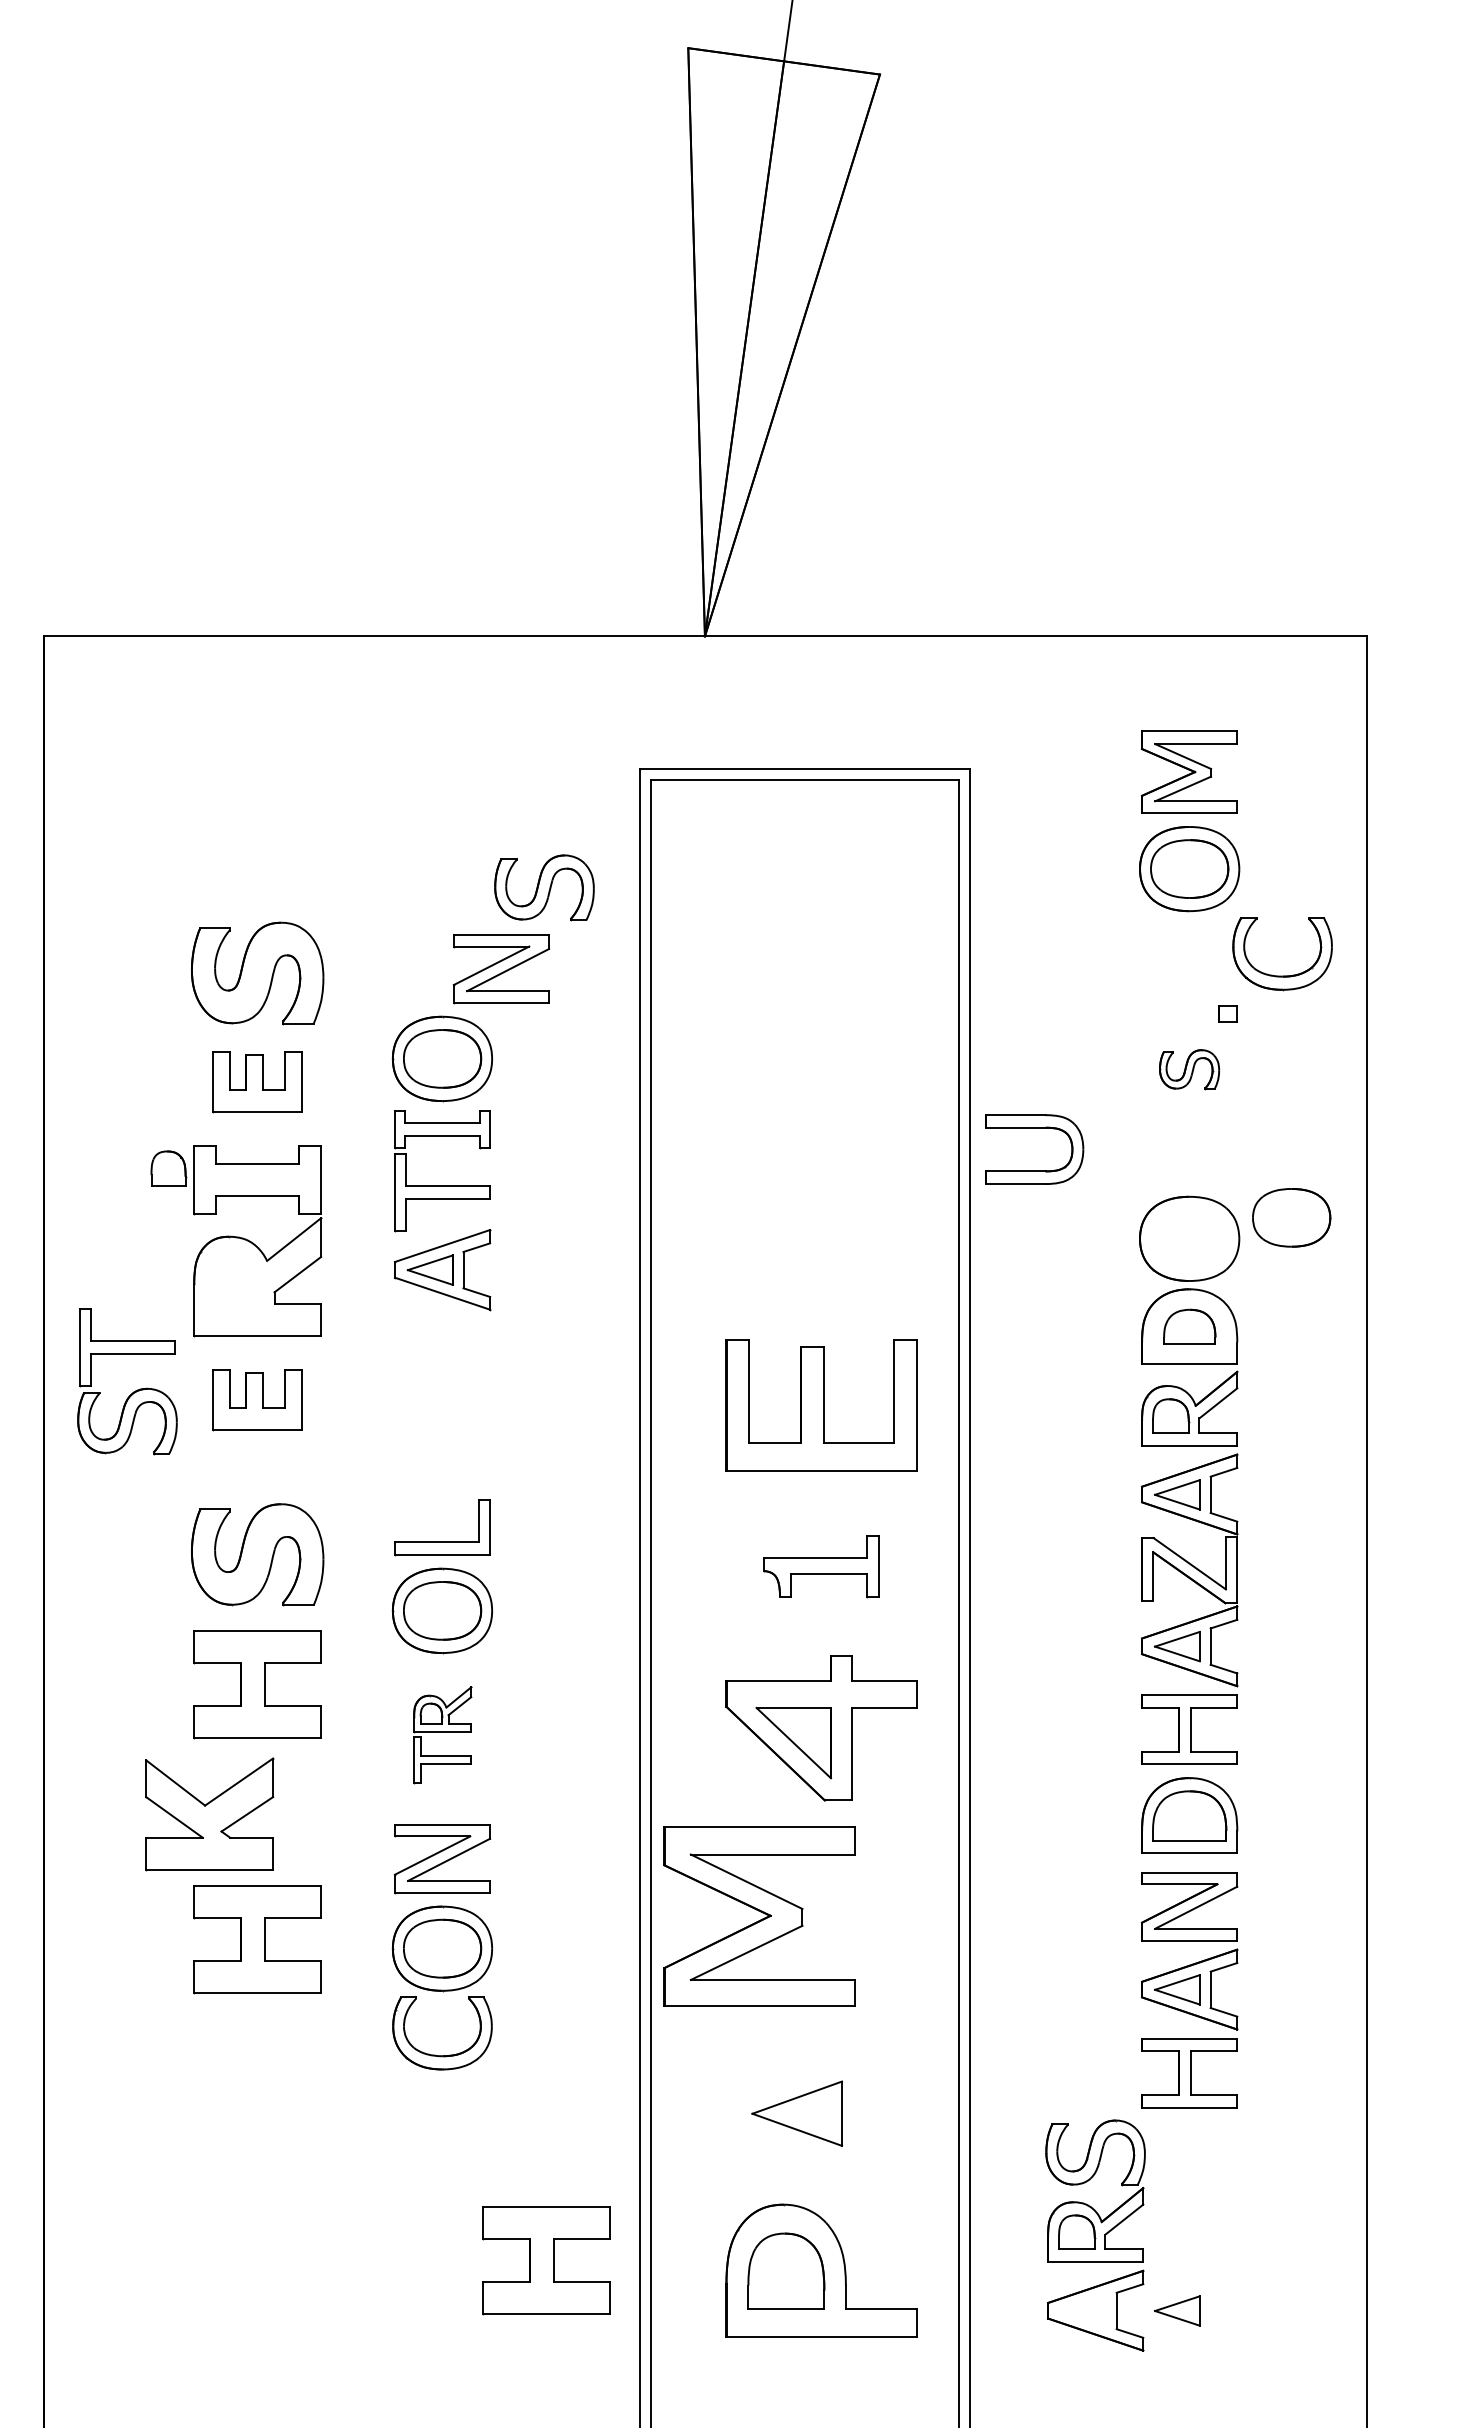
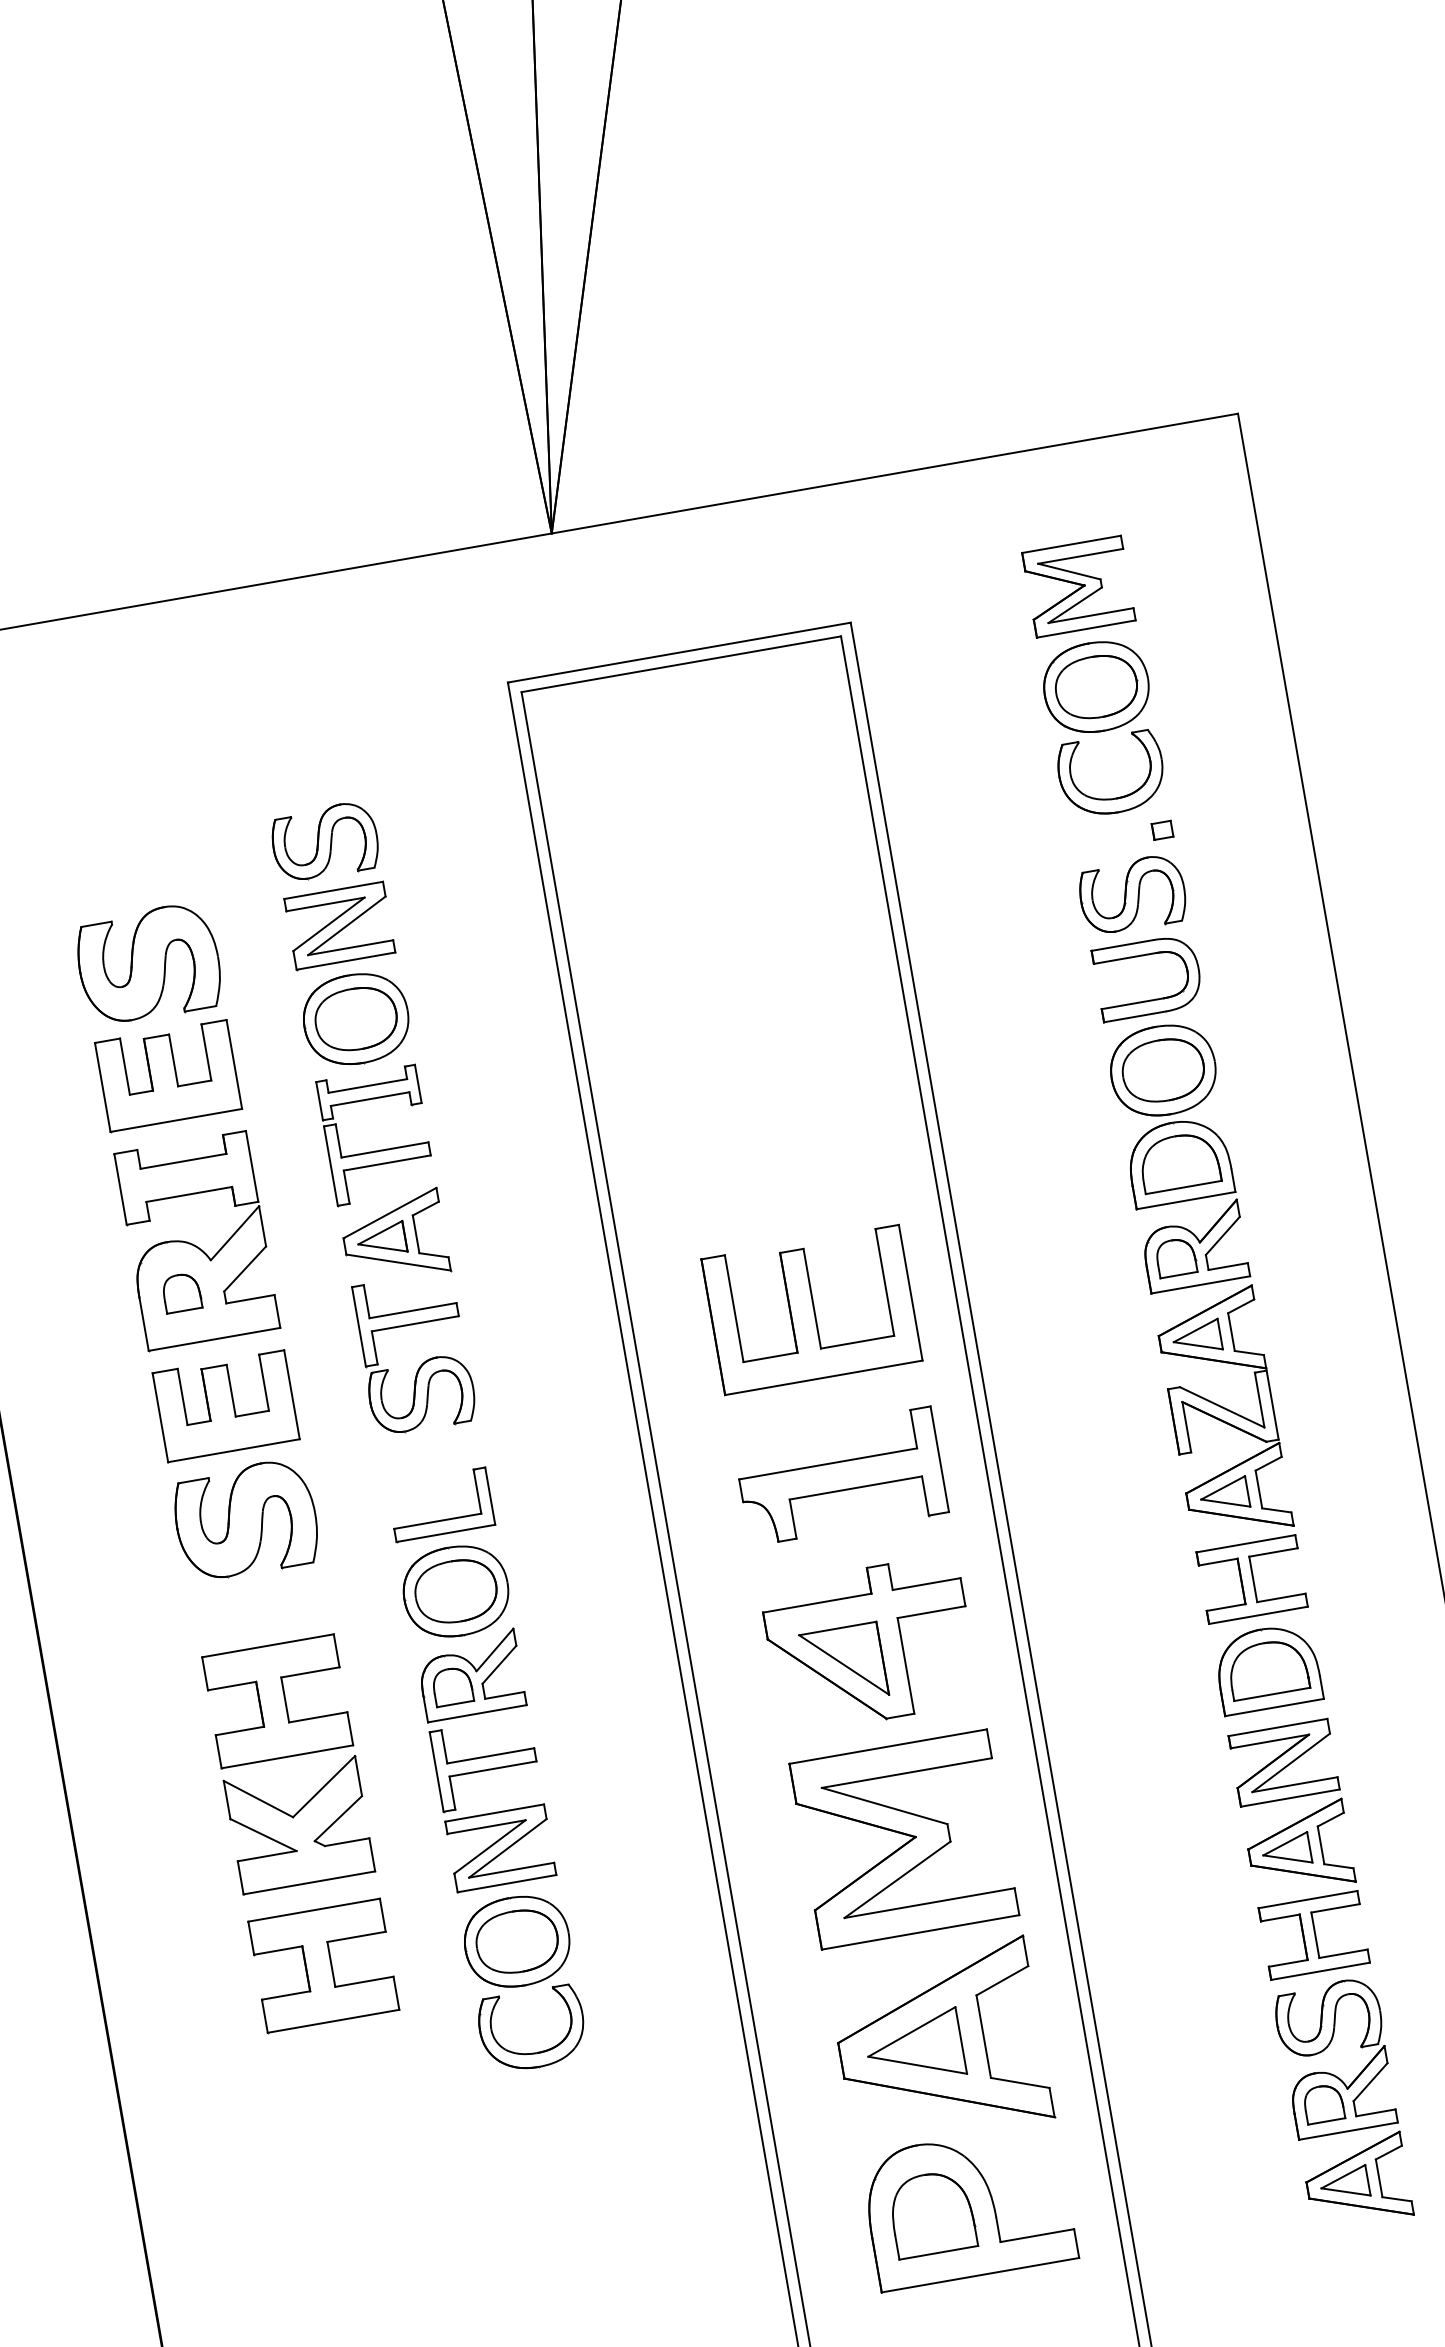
part: (544, 887) -> (325, 841), moved
part: (501, 969) -> (339, 926), moved
part: (1282, 975) -> (1115, 797), moved
part: (1189, 1069) -> (1132, 894), size x1.67
part: (257, 1081) -> (168, 1076), size x1.43
part: (1034, 1128) -> (1144, 955), moved
part: (168, 1168) -> (181, 1292), moved
part: (1291, 1217) -> (1163, 1070), moved
part: (1189, 1326) -> (1179, 1161), size x1.43
part: (133, 1391) -> (422, 1362), moved
part: (257, 1400) -> (226, 1406), size x1.43
part: (257, 1554) -> (245, 1519), moved
part: (821, 1566) -> (840, 1476), size x1.67
part: (442, 1735) -> (478, 1720), size x1.67
part: (209, 1814) -> (299, 1825), moved
part: (759, 1916) -> (904, 1839), moved
part: (821, 2113) -> (939, 2043), added
part: (1095, 2235) -> (1343, 2103), moved
part: (546, 2260) -> (681, 2246), removed

